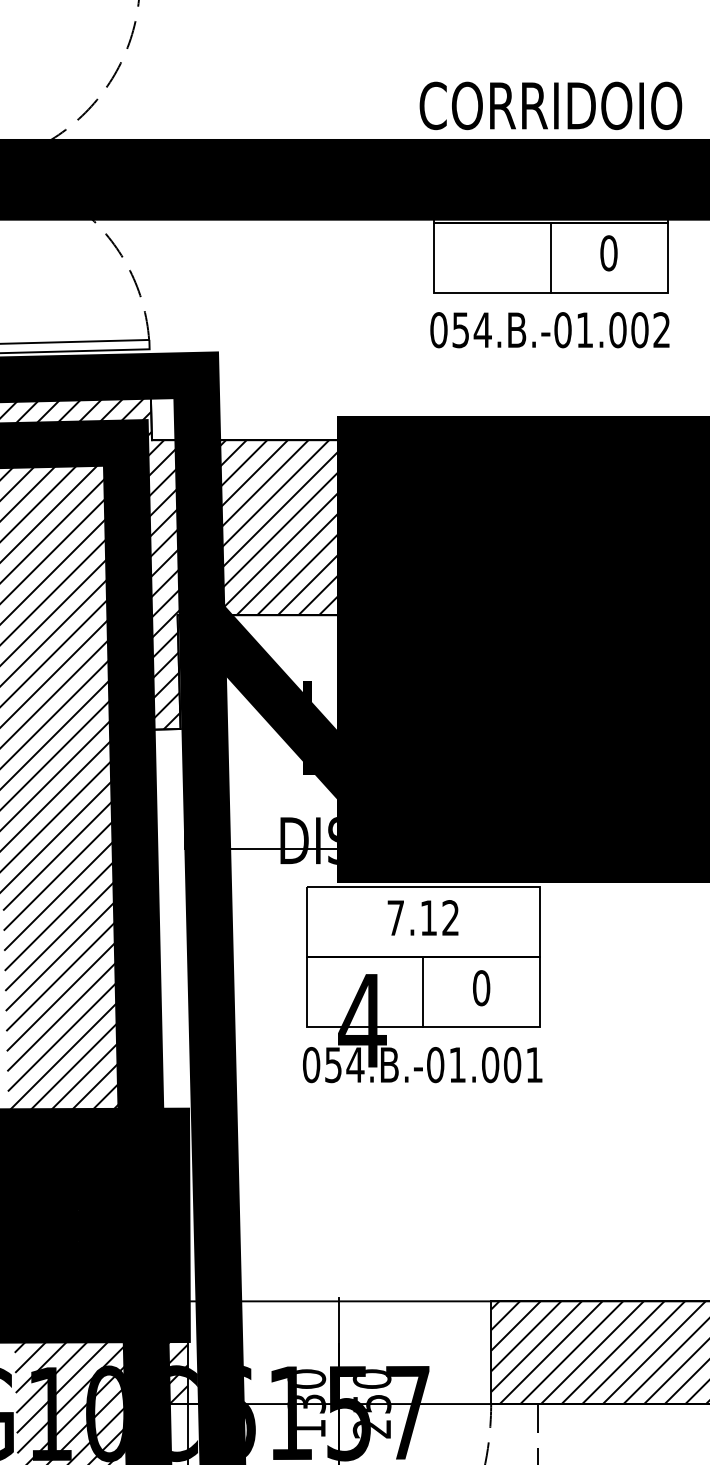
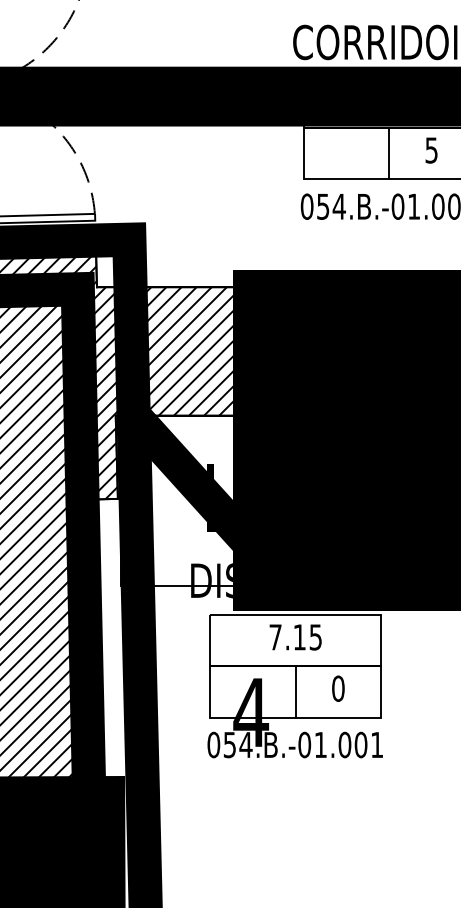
text: (608, 253) -> (431, 150), 0 -> 5
text: (450, 918) -> (315, 637), 7.12 -> 7.15

